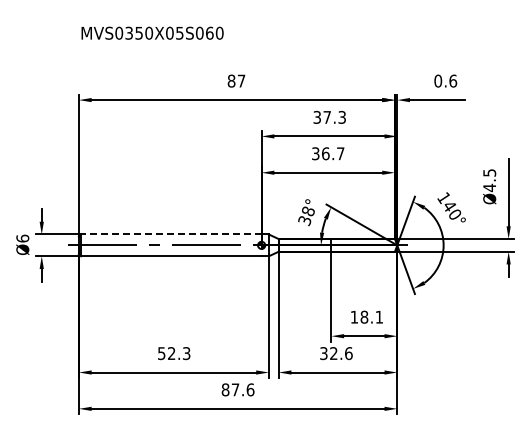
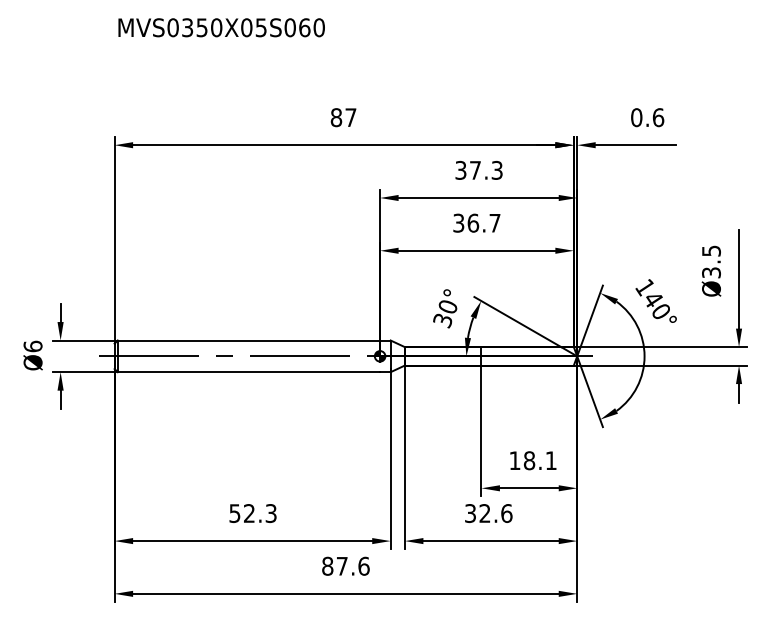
text: (152, 32) -> (221, 26), moved
text: (489, 187) -> (711, 272), Ø4.5 -> Ø3.5
text: (308, 211) -> (448, 307), 38° -> 30°
line: (170, 234) -> (247, 340), dashed -> solid

